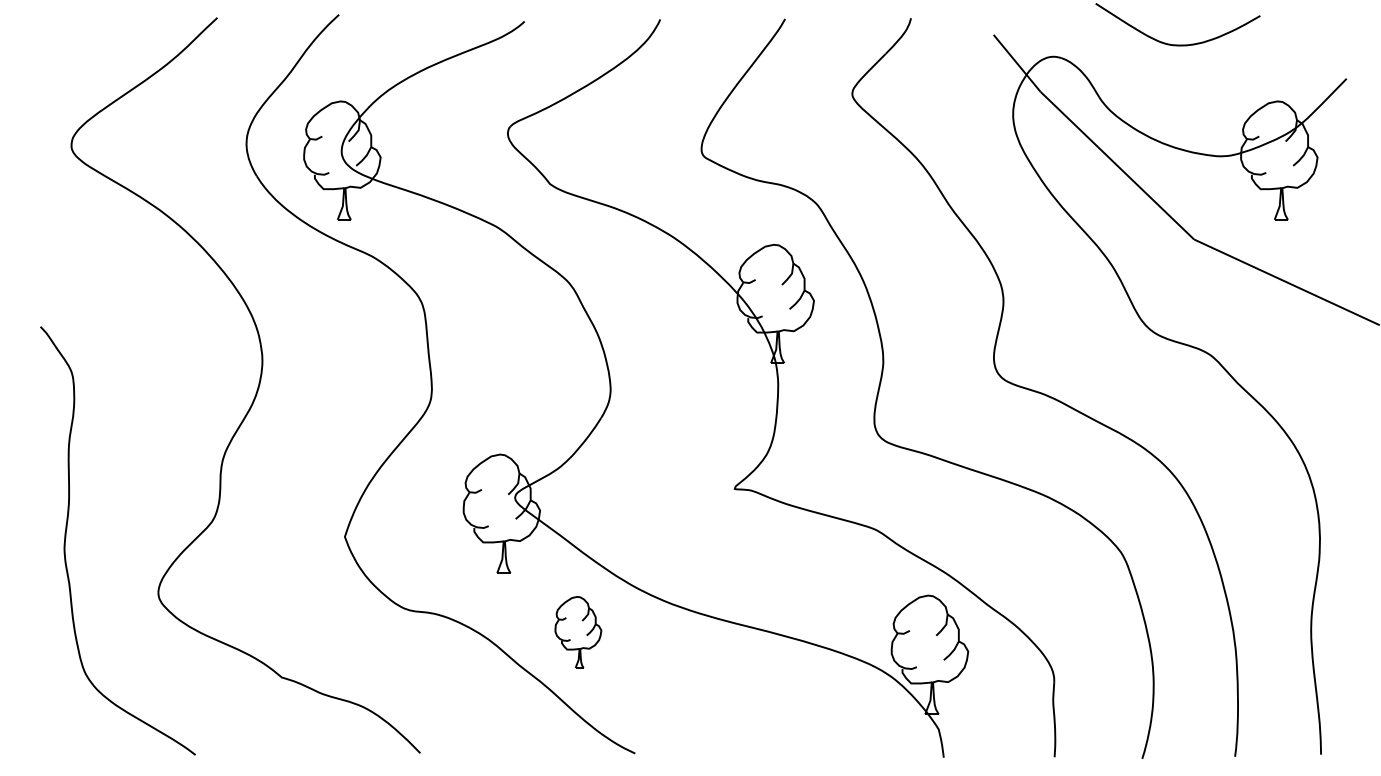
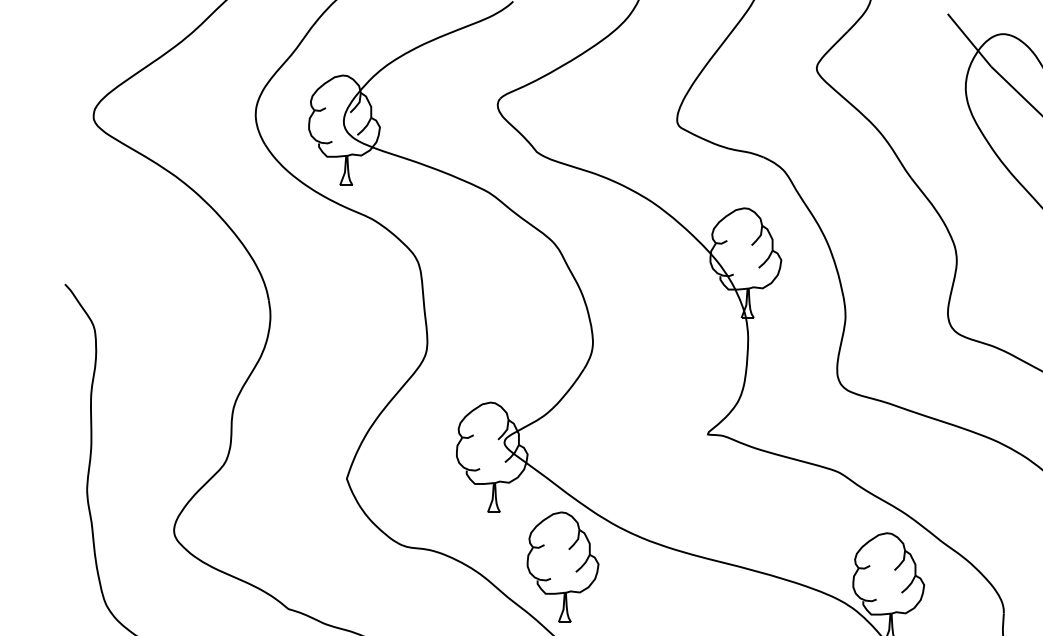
part: (578, 632) -> (563, 567), size x1.67

